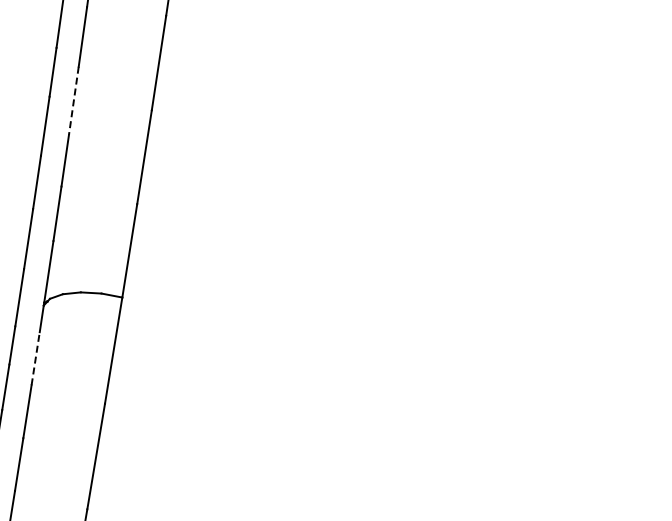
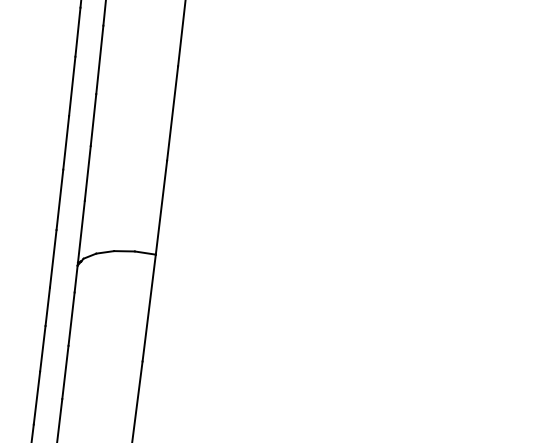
line: (73, 101) -> (99, 60), dashed -> solid
line: (35, 358) -> (71, 318), dashed -> solid

